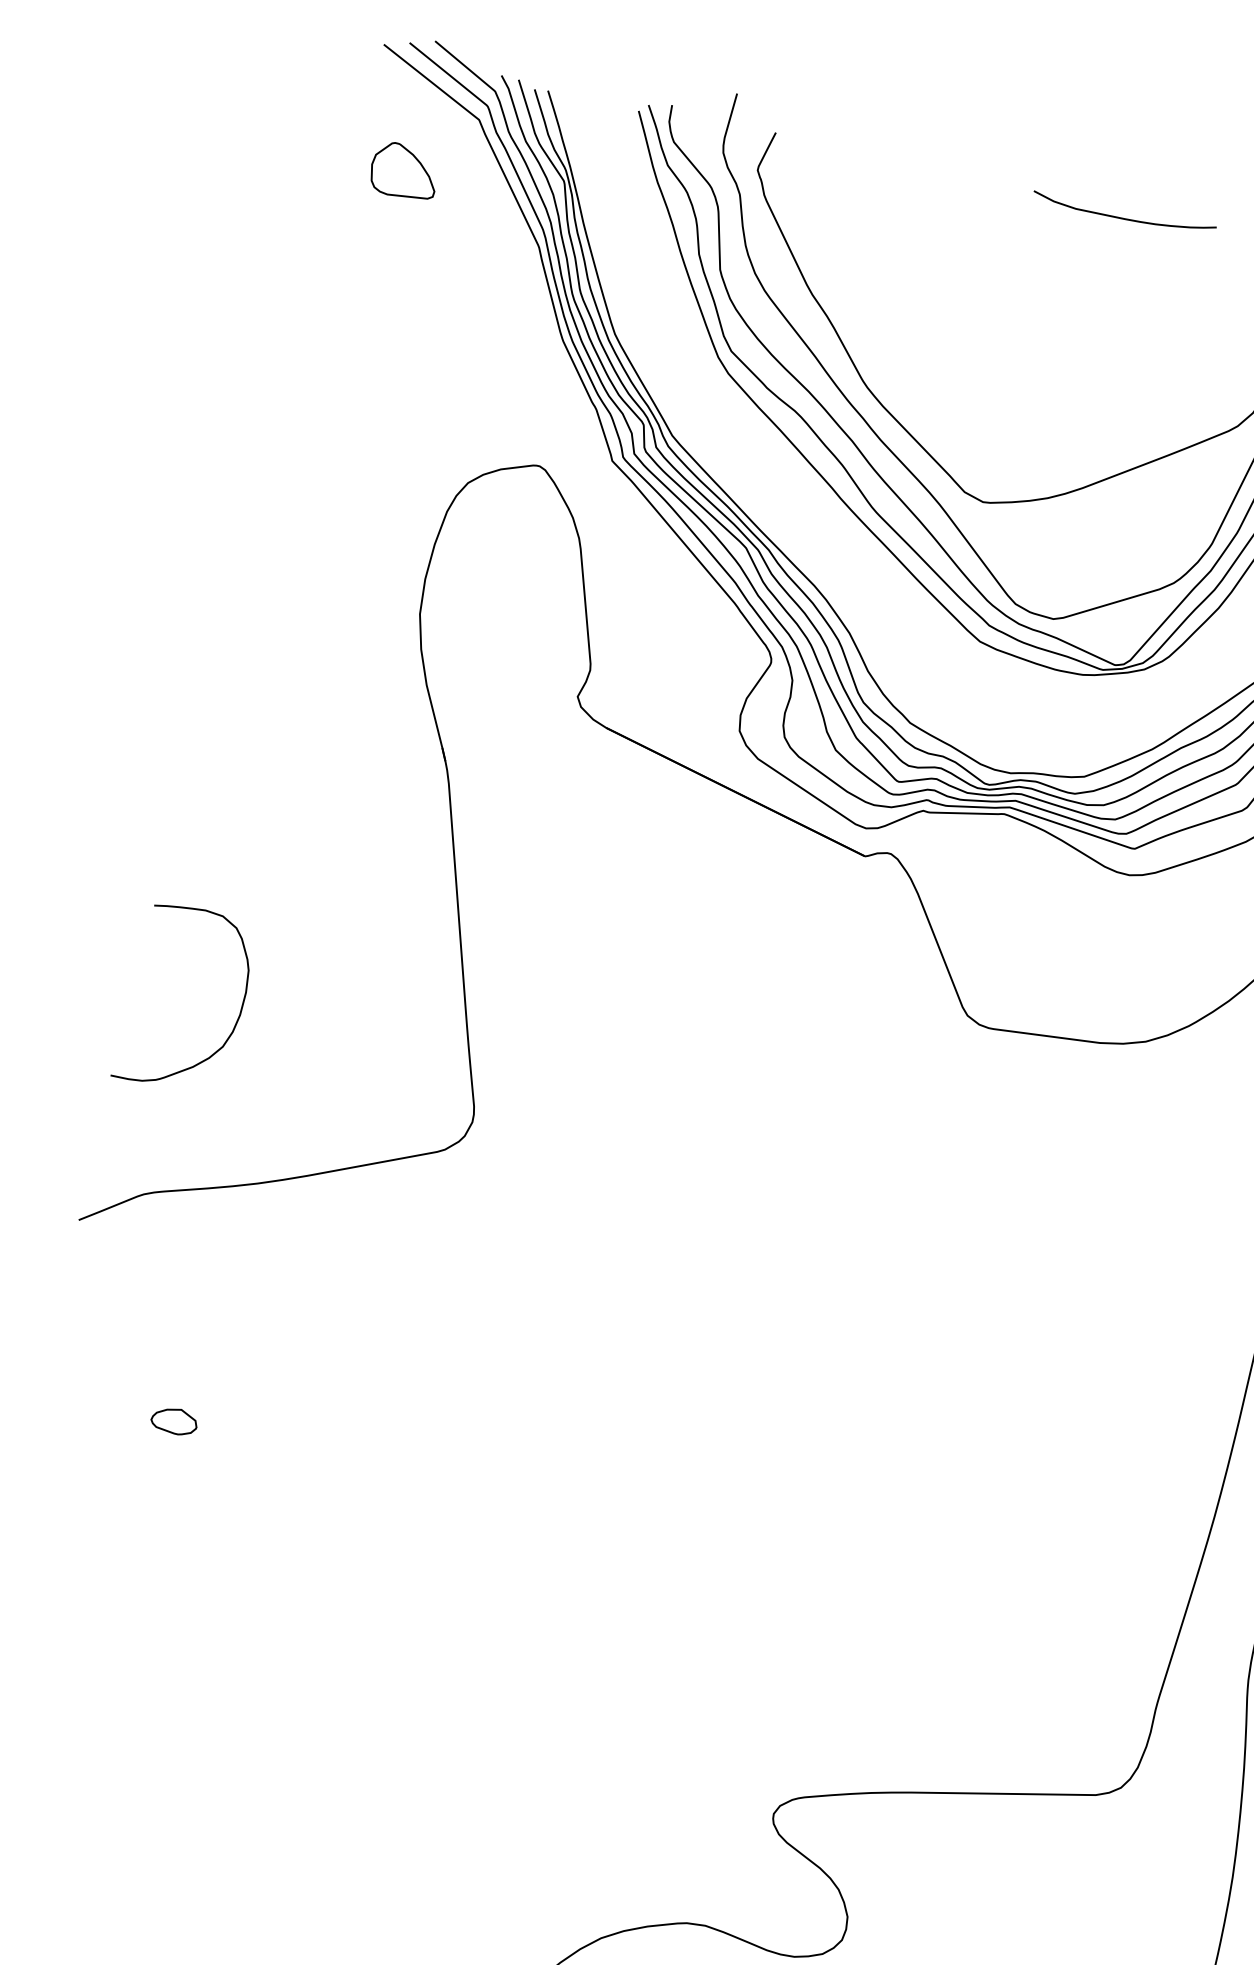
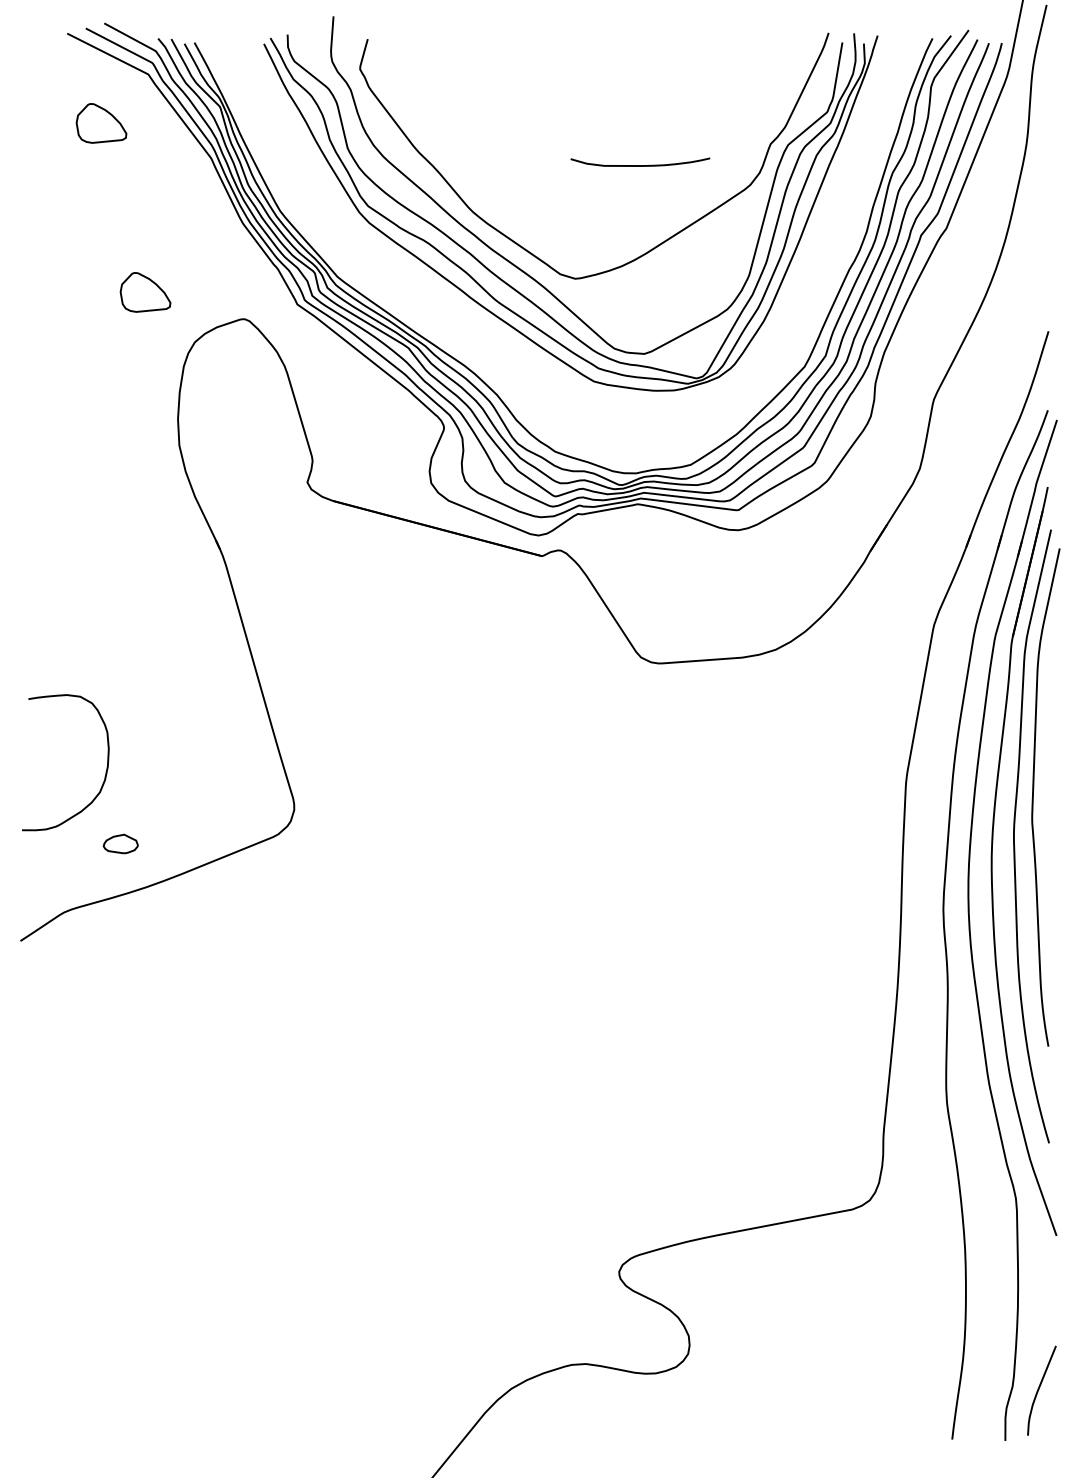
curve: (1123, 218) -> (640, 165), moved
part: (416, 404) -> (145, 292), added
part: (174, 1420) -> (120, 843), moved

